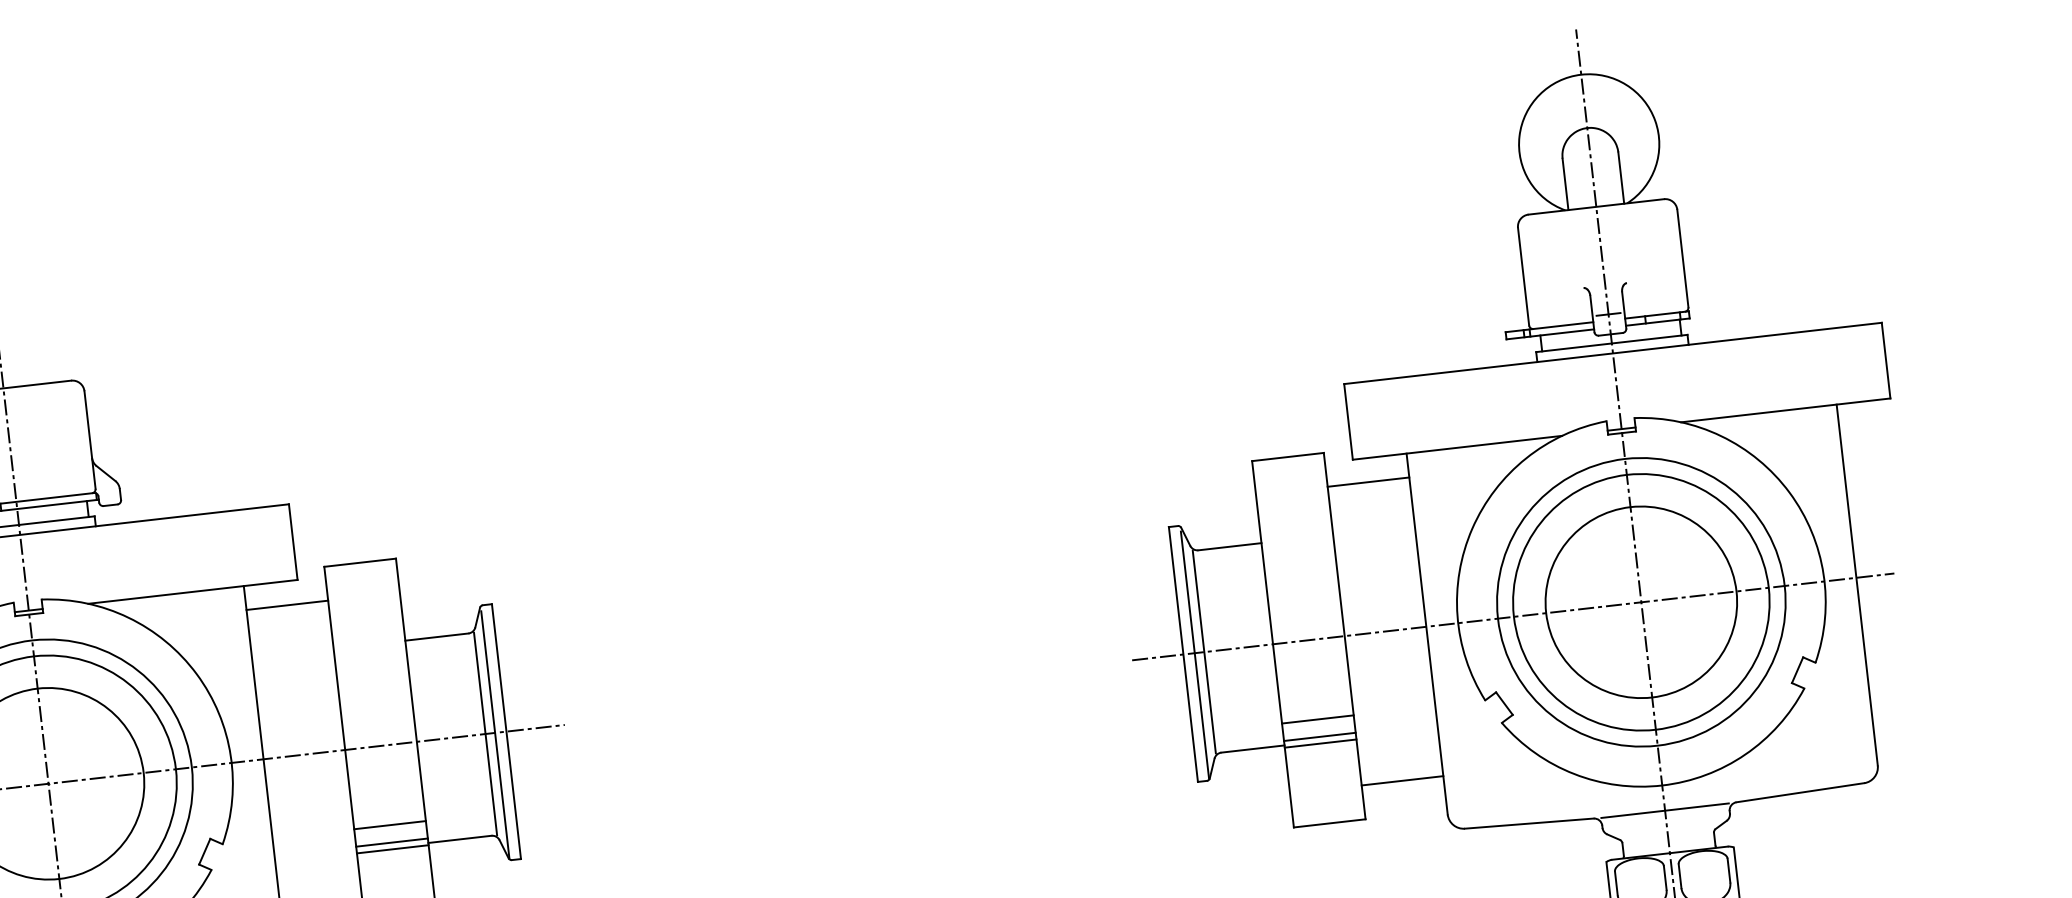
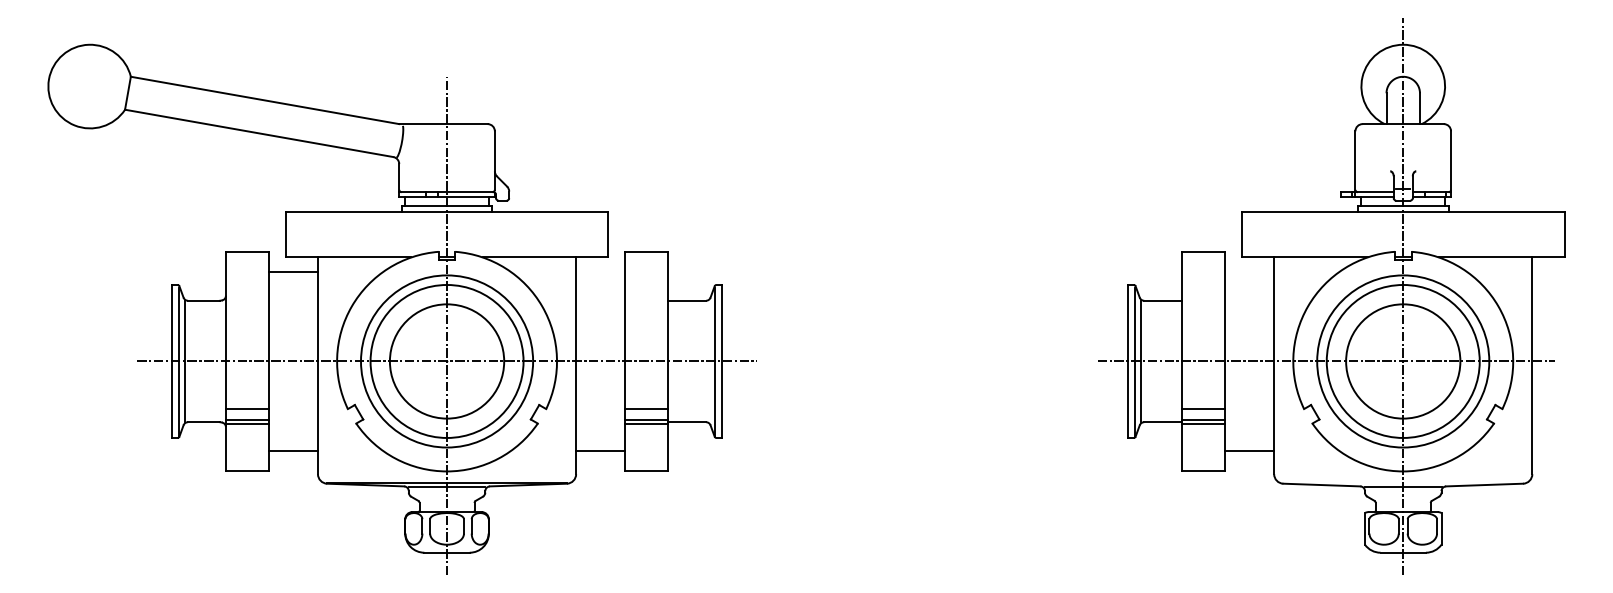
line: (1368, 481) -> (1249, 271), removed
line: (287, 604) -> (600, 271), removed
line: (485, 734) -> (709, 361), removed

